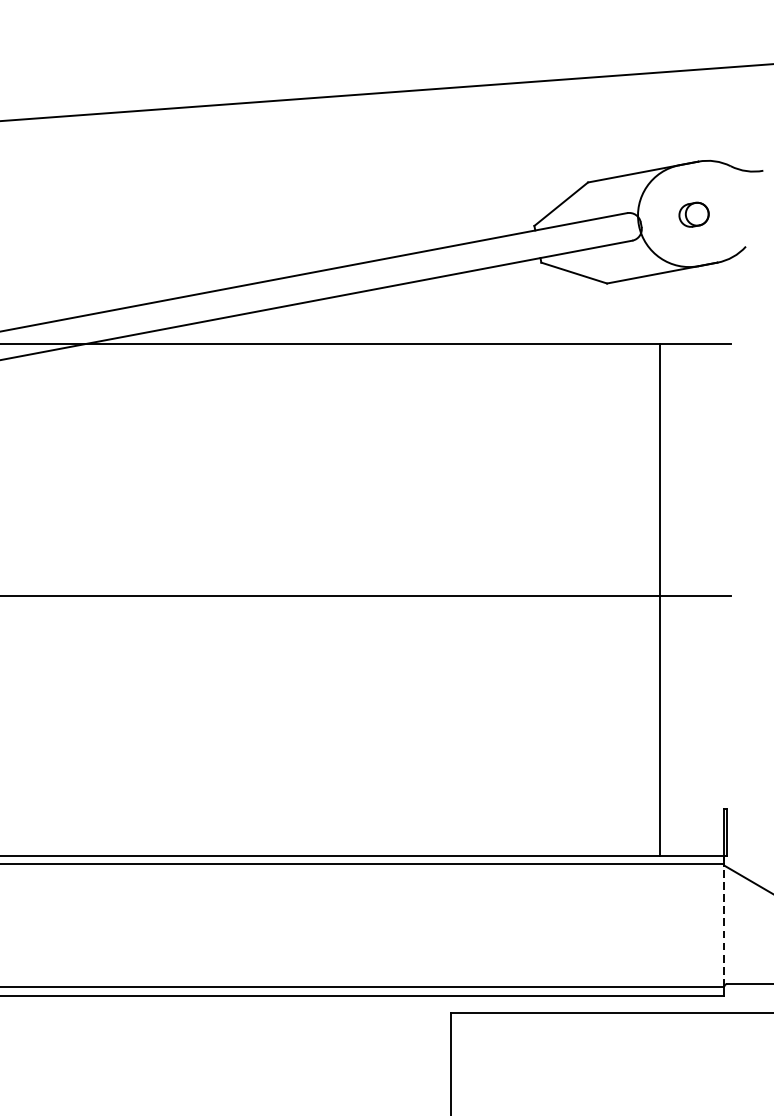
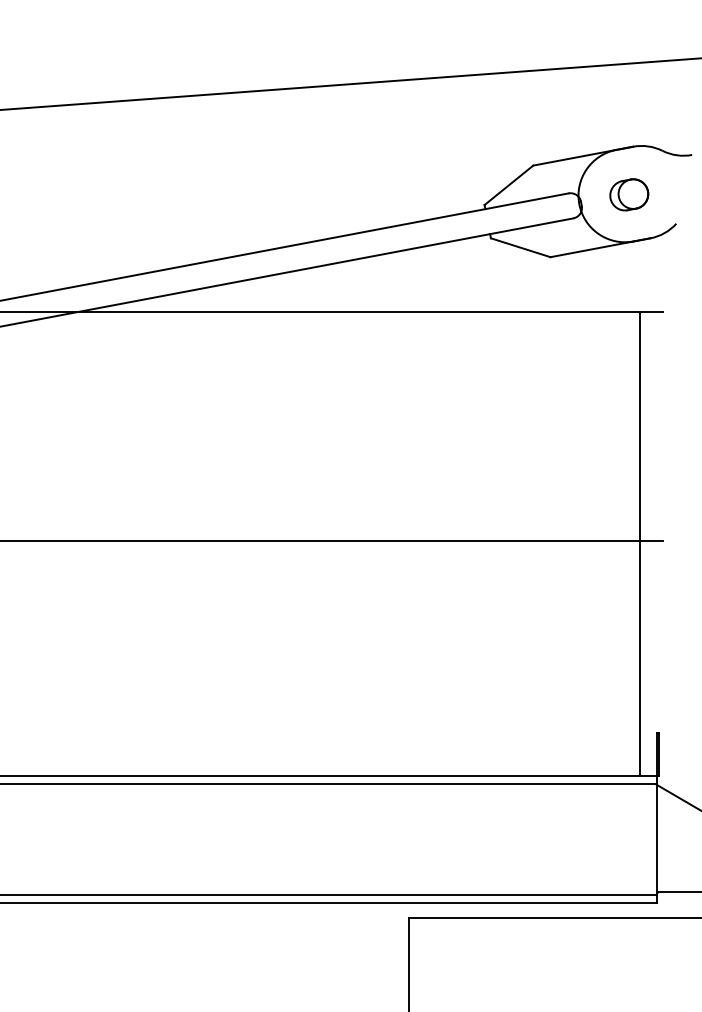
part: (694, 214) -> (629, 194), size x1.43
line: (660, 599) -> (640, 543), moved
line: (724, 925) -> (656, 839), dashed -> solid

